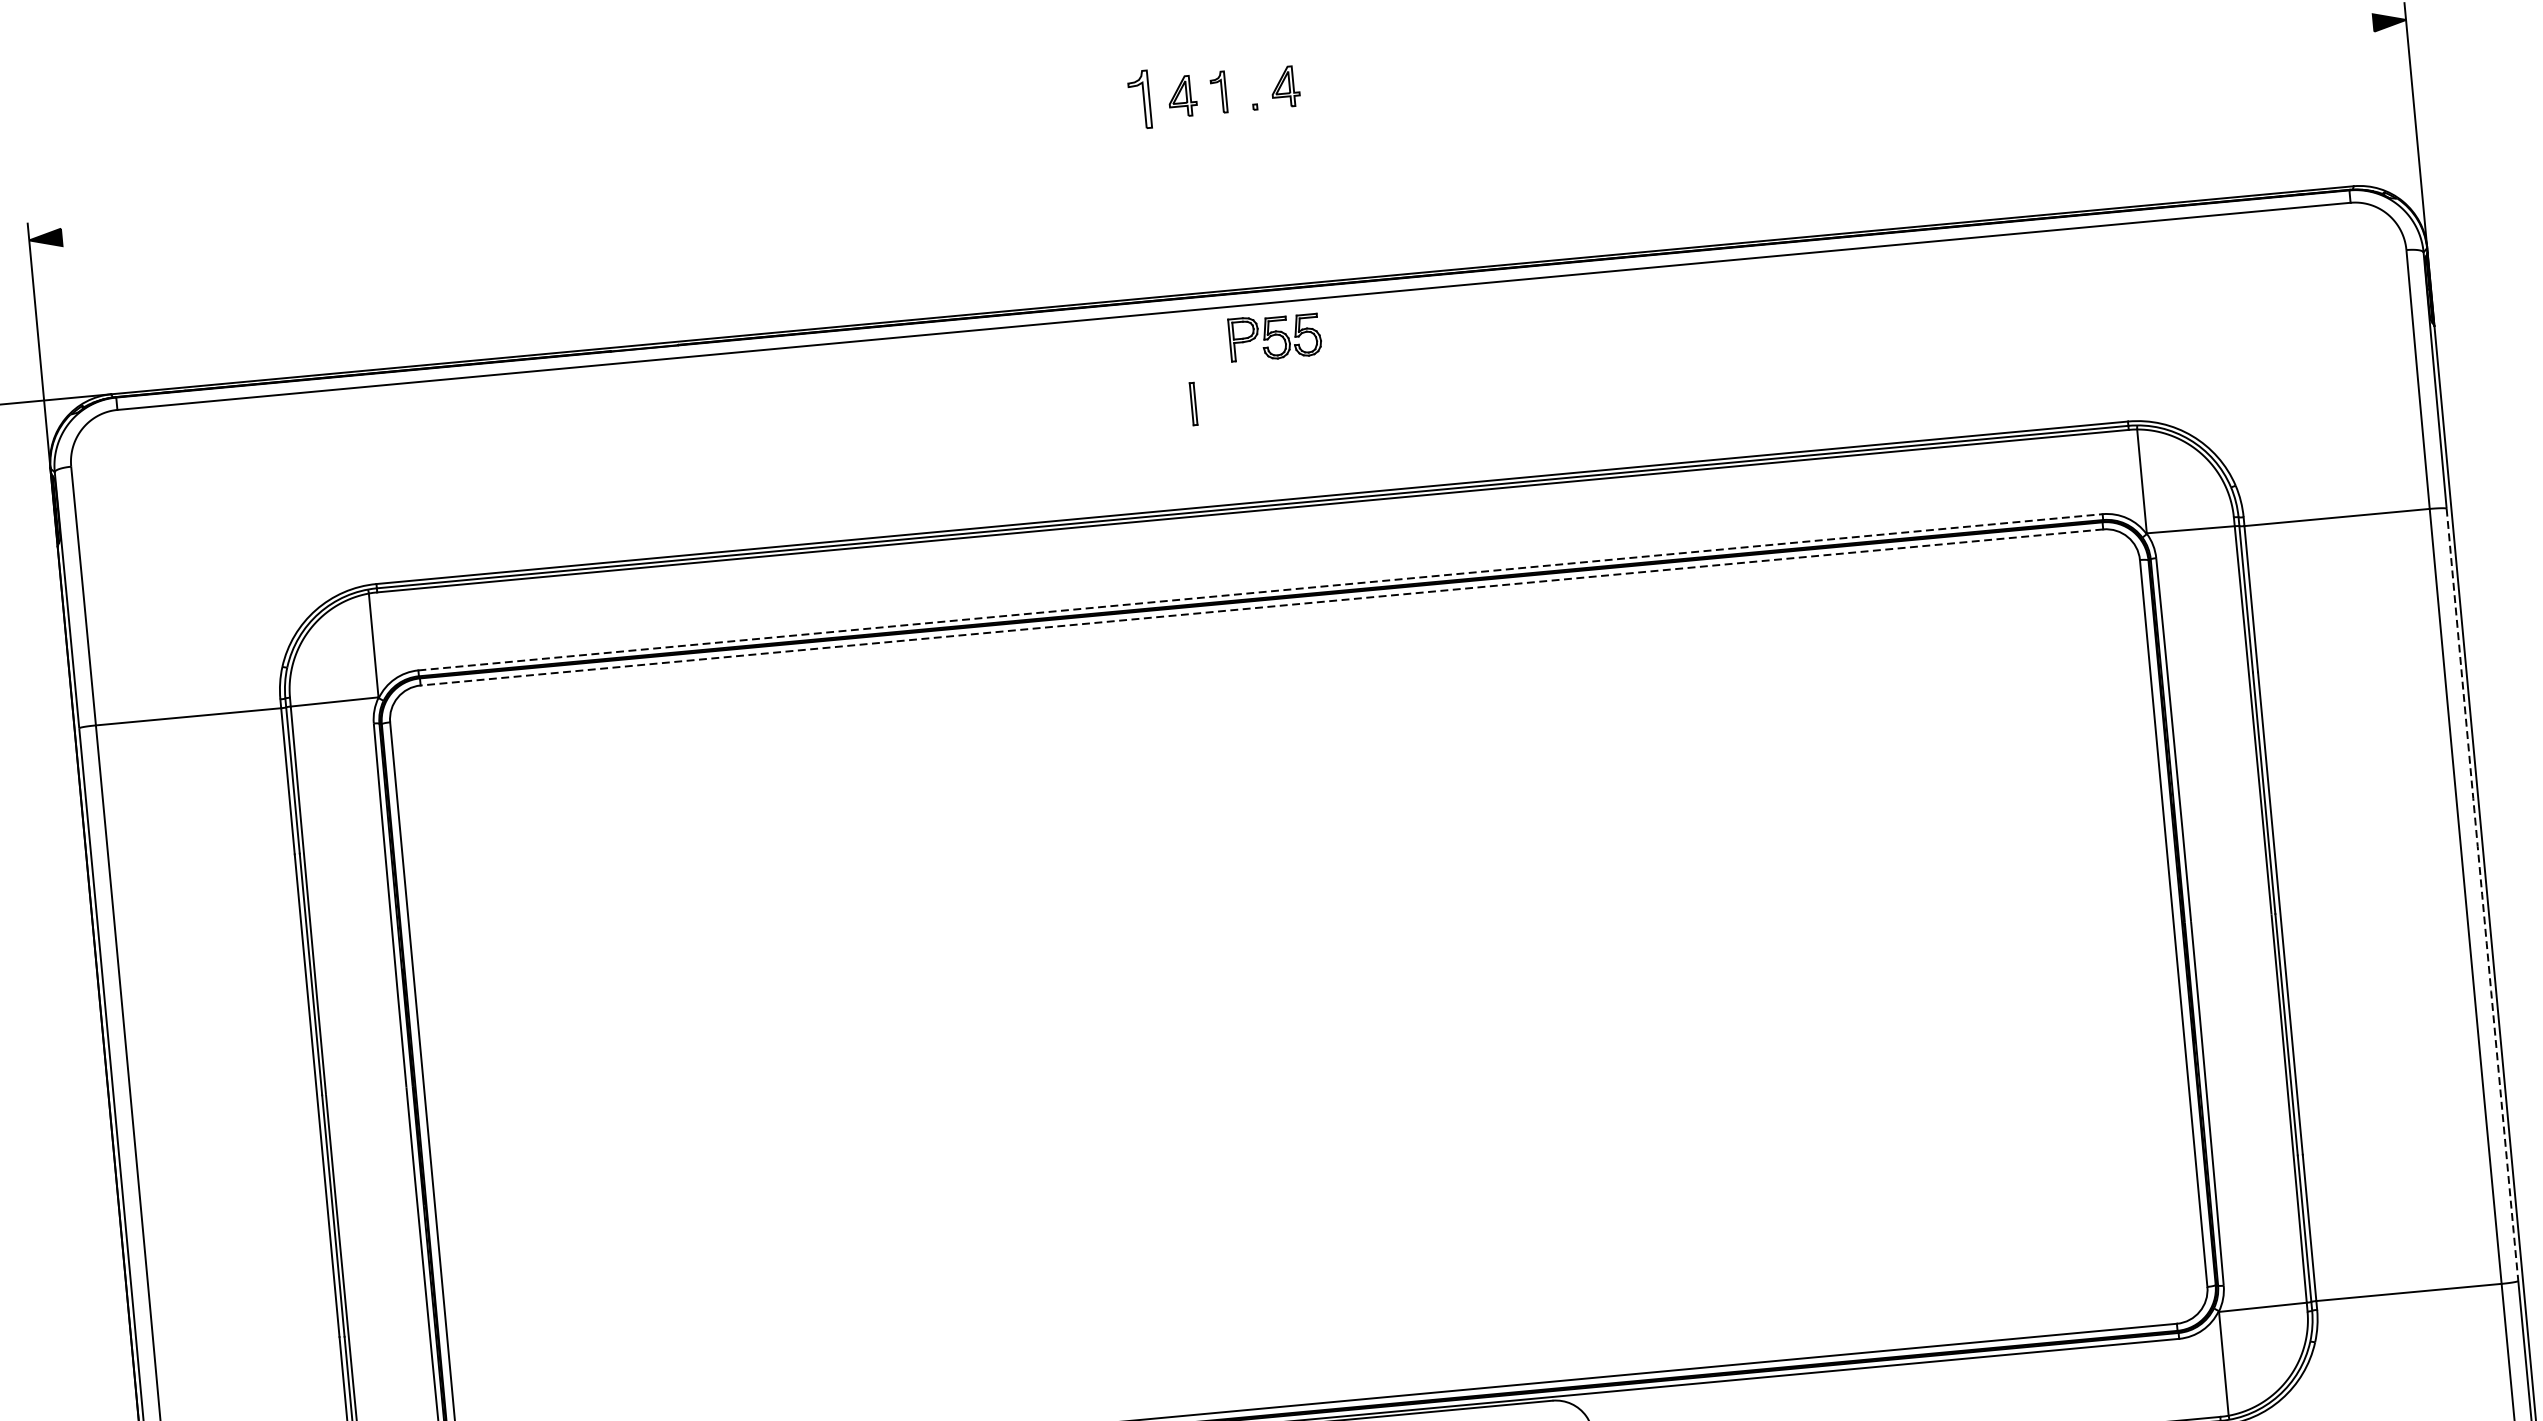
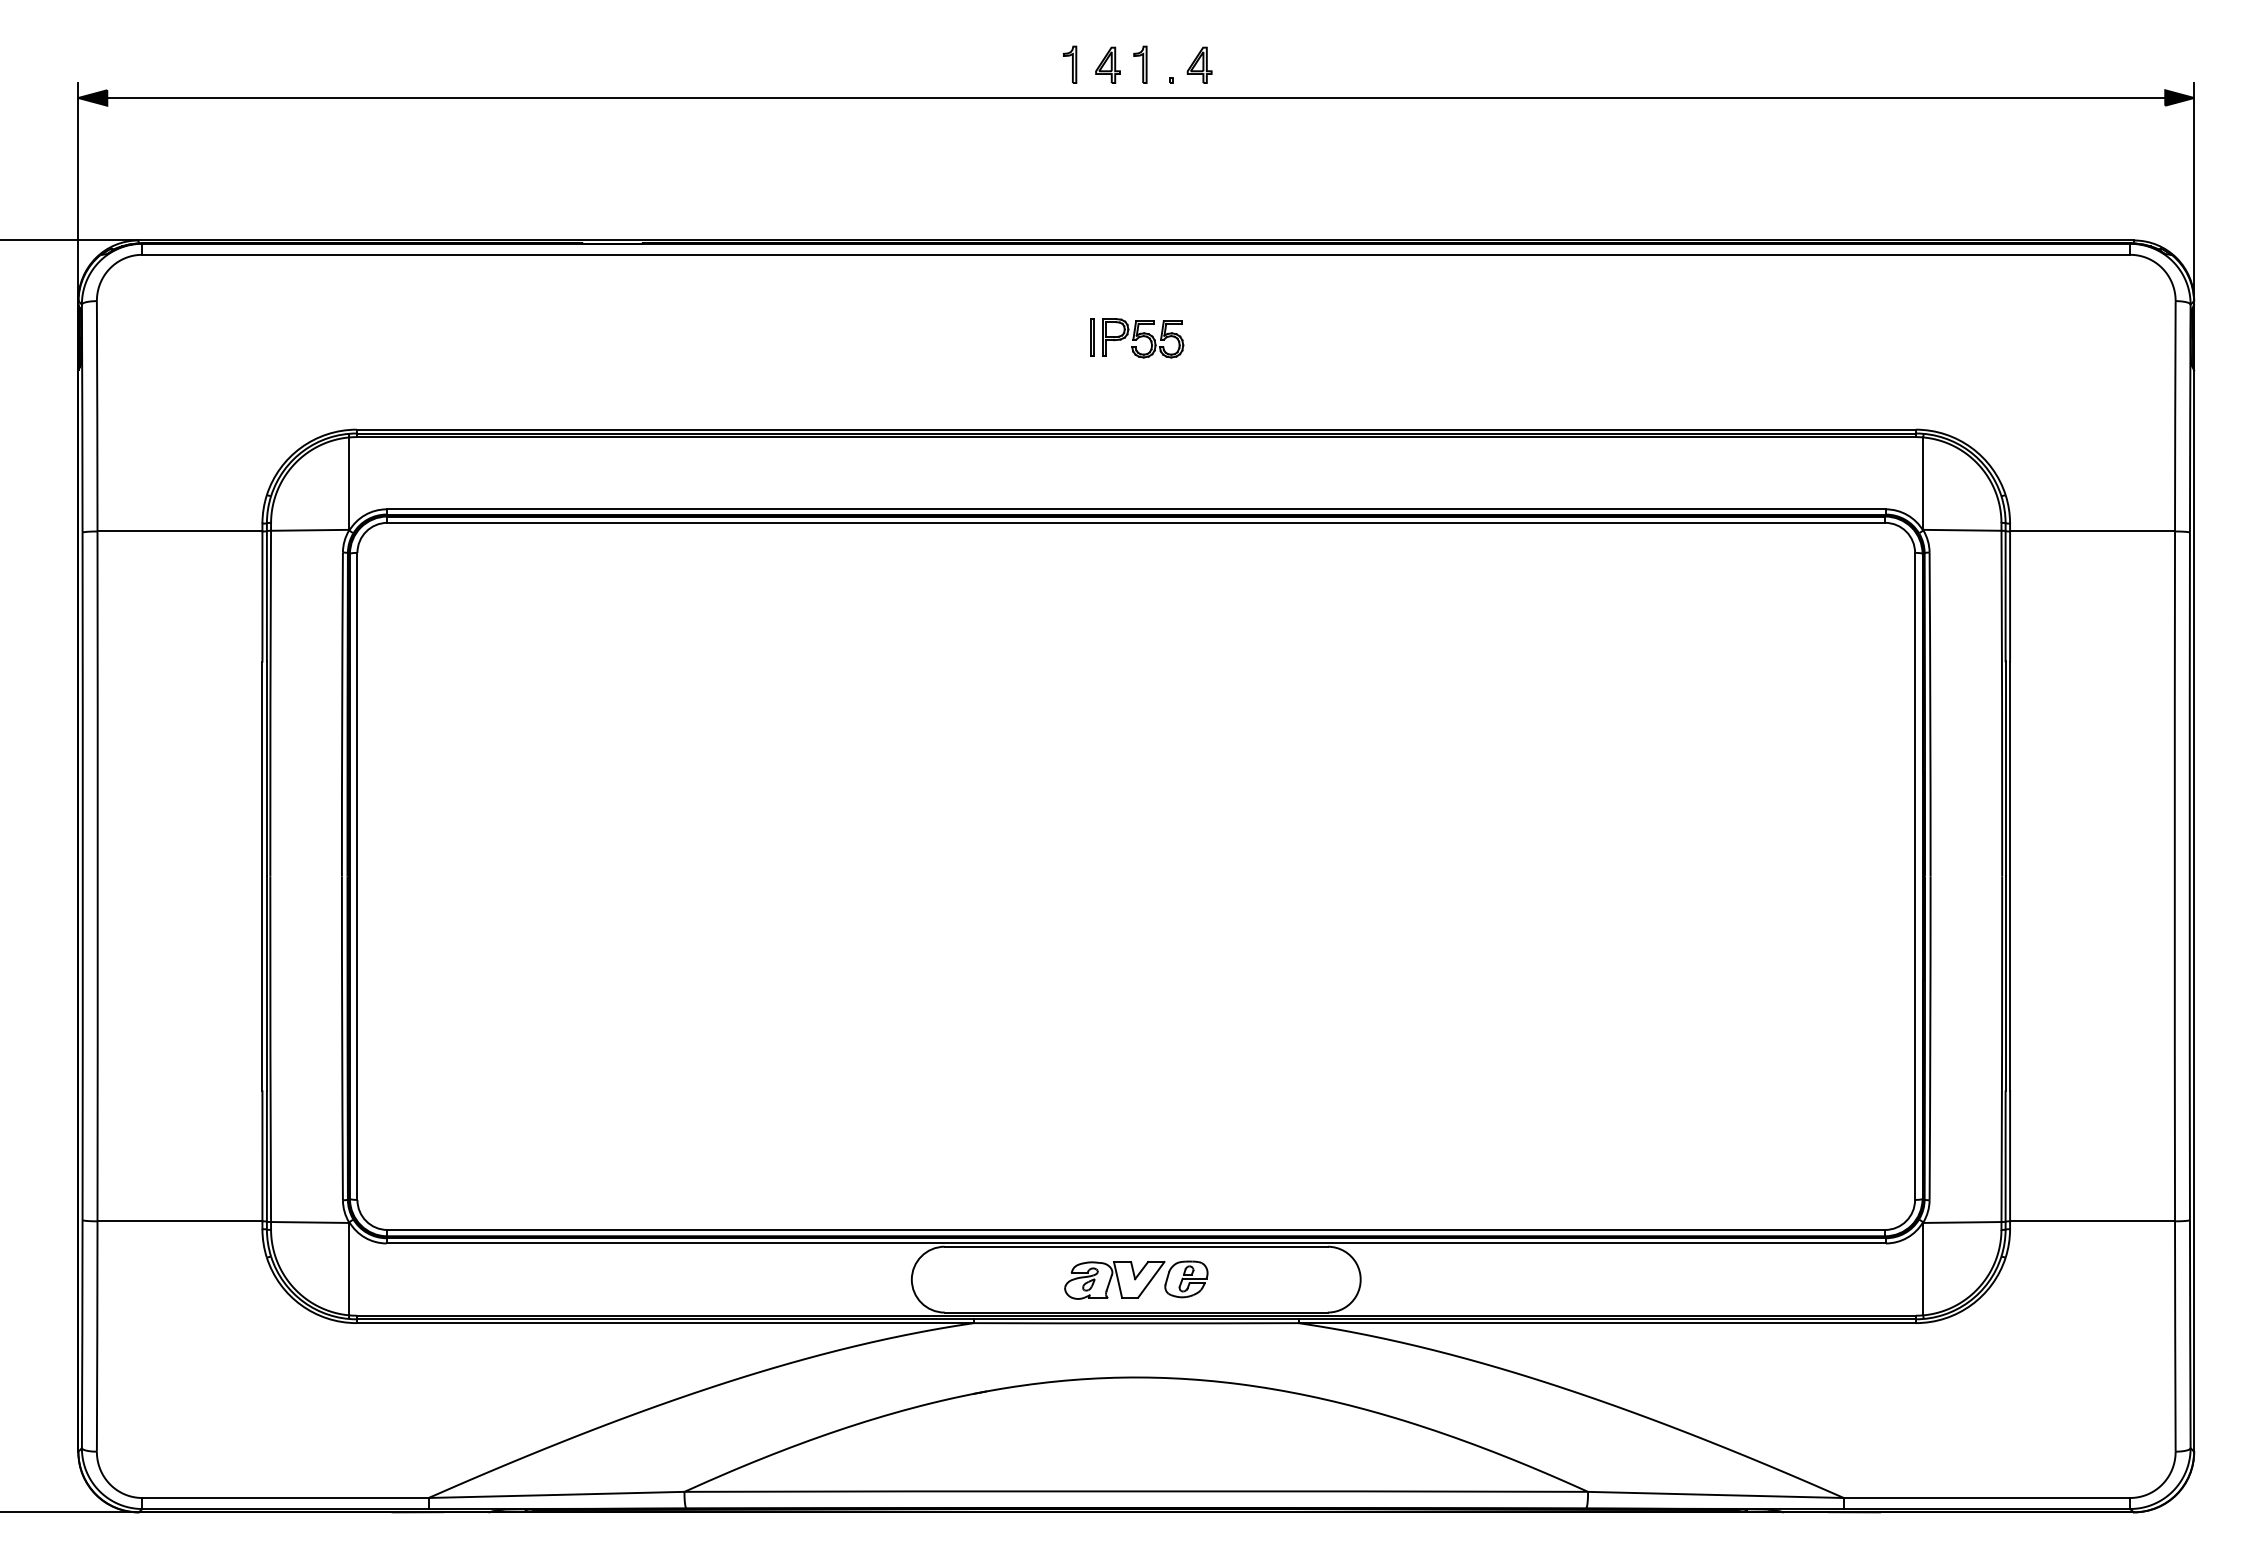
part: (1140, 99) -> (1070, 64), size x0.71
line: (1217, 129) -> (1136, 97), added
part: (1275, 337) -> (1143, 338), moved
line: (1260, 592) -> (1136, 509), dashed -> solid
line: (1262, 607) -> (1136, 522), dashed -> solid
arc: (2481, 894) -> (2189, 876), dashed -> solid

